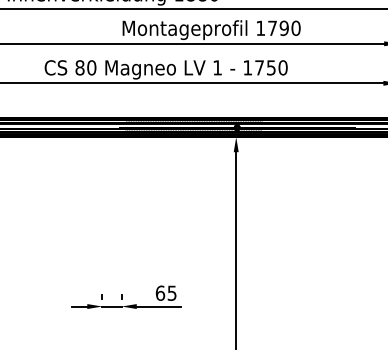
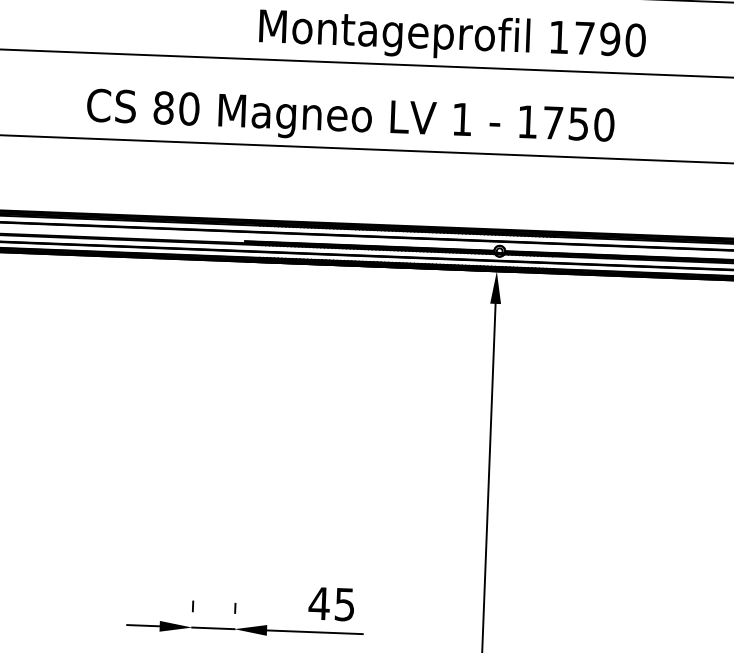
text: (160, 292) -> (319, 601), 65 -> 45

